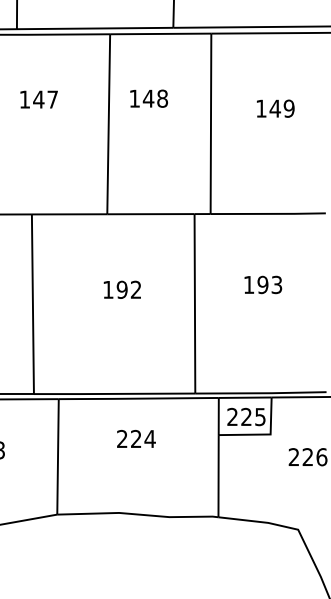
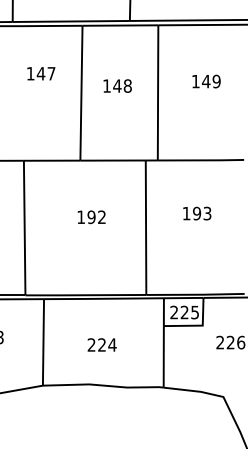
text: (148, 97) -> (117, 85), moved
text: (39, 99) -> (41, 73), moved
text: (135, 438) -> (101, 344), moved

